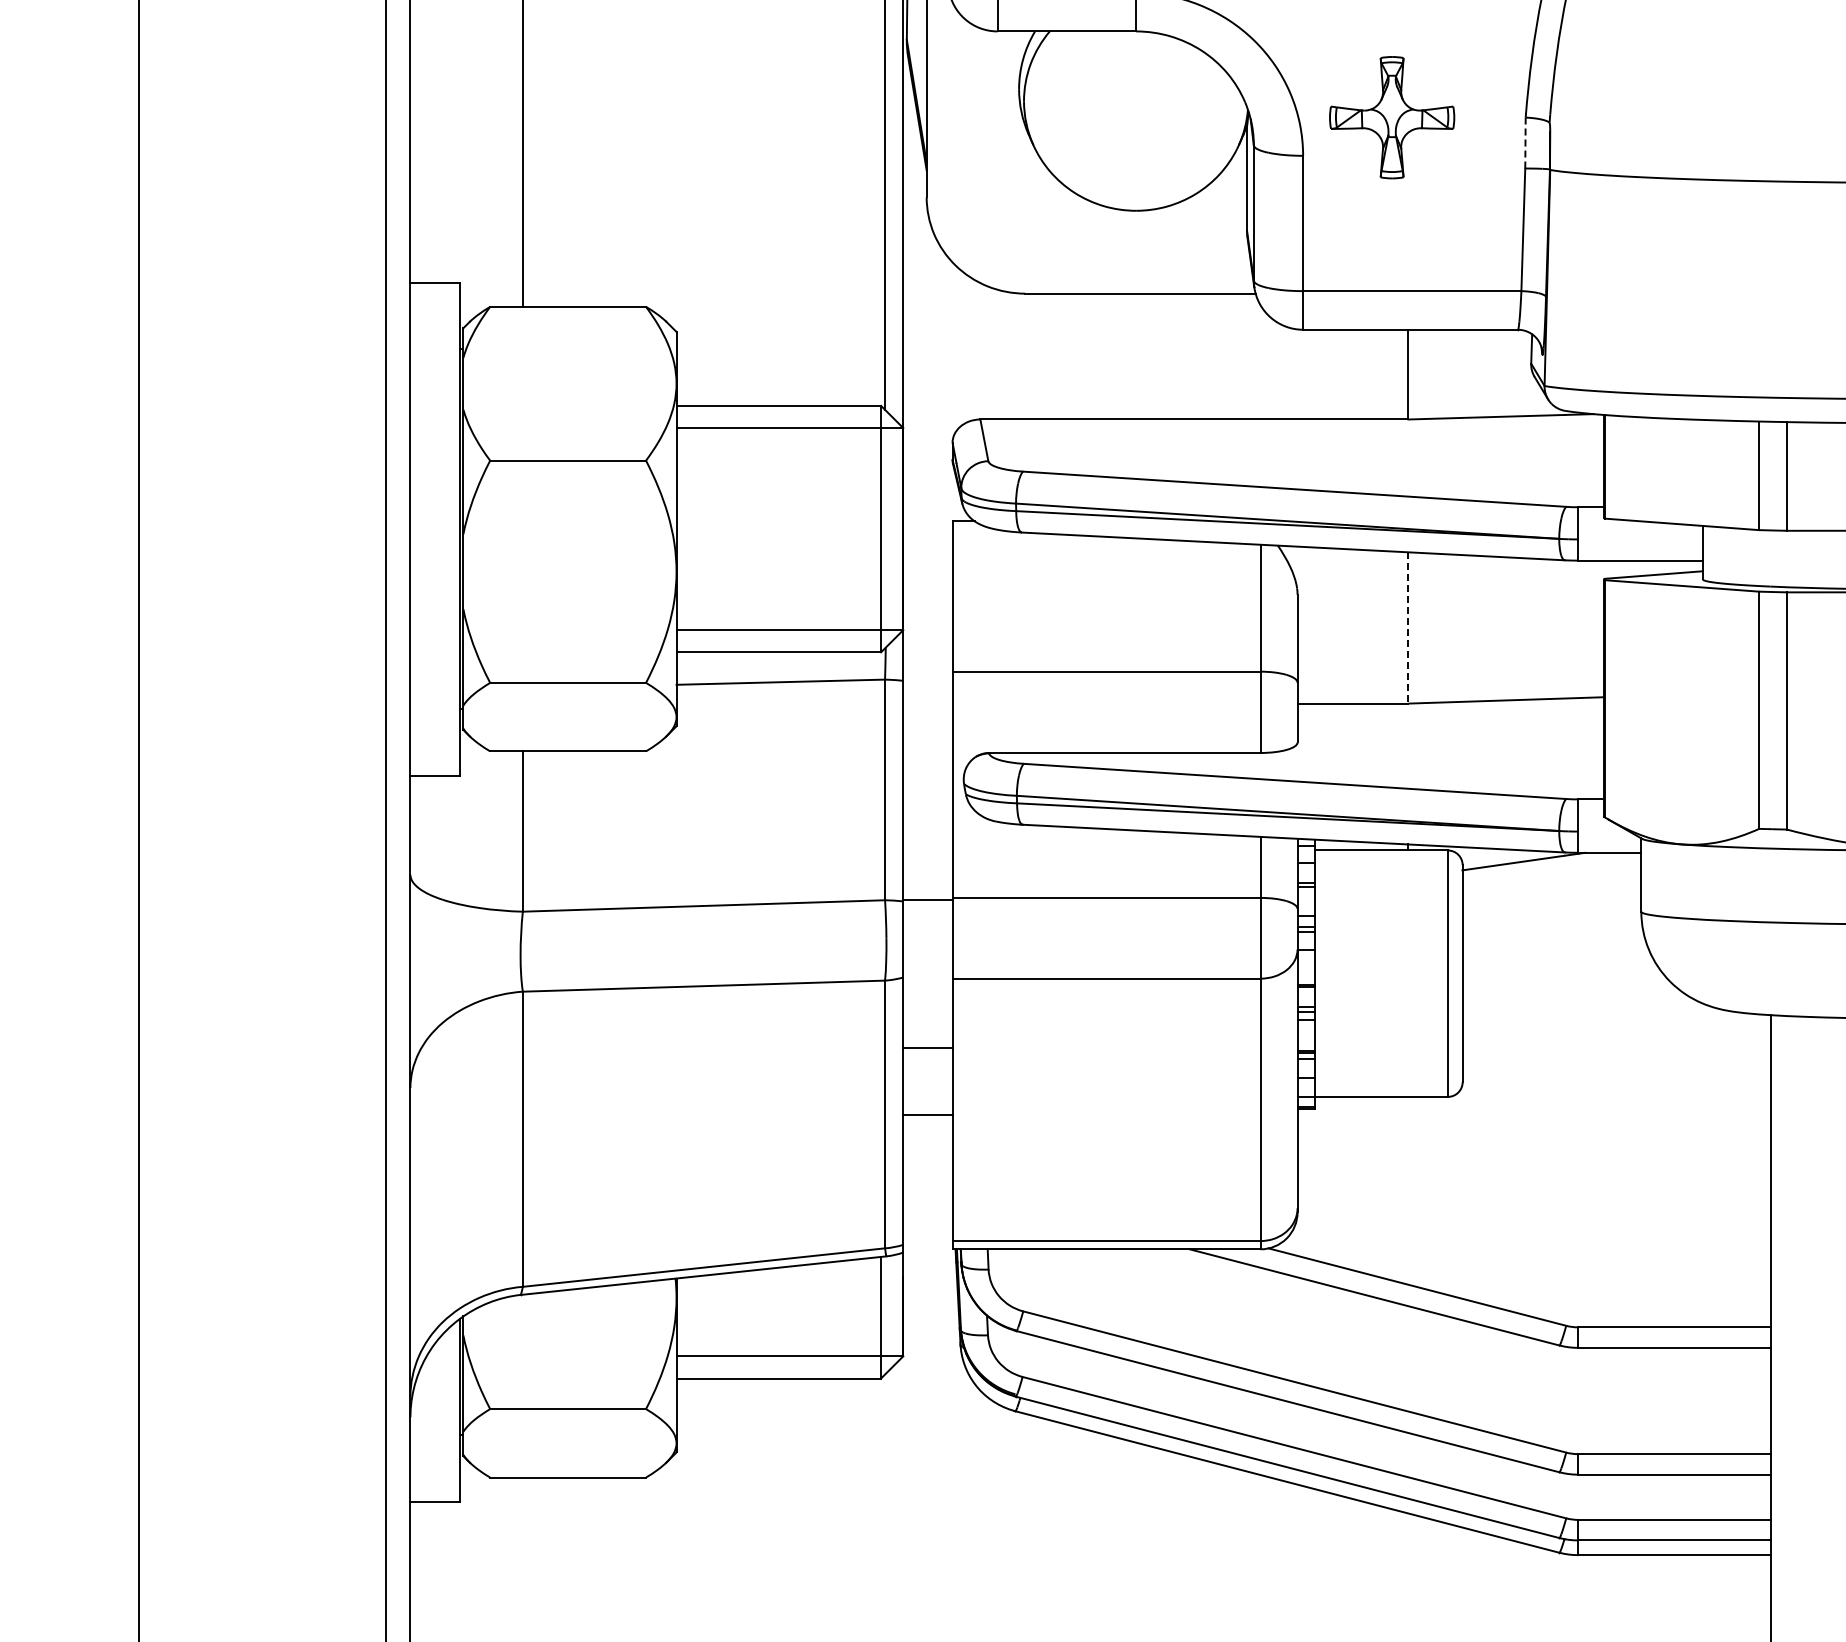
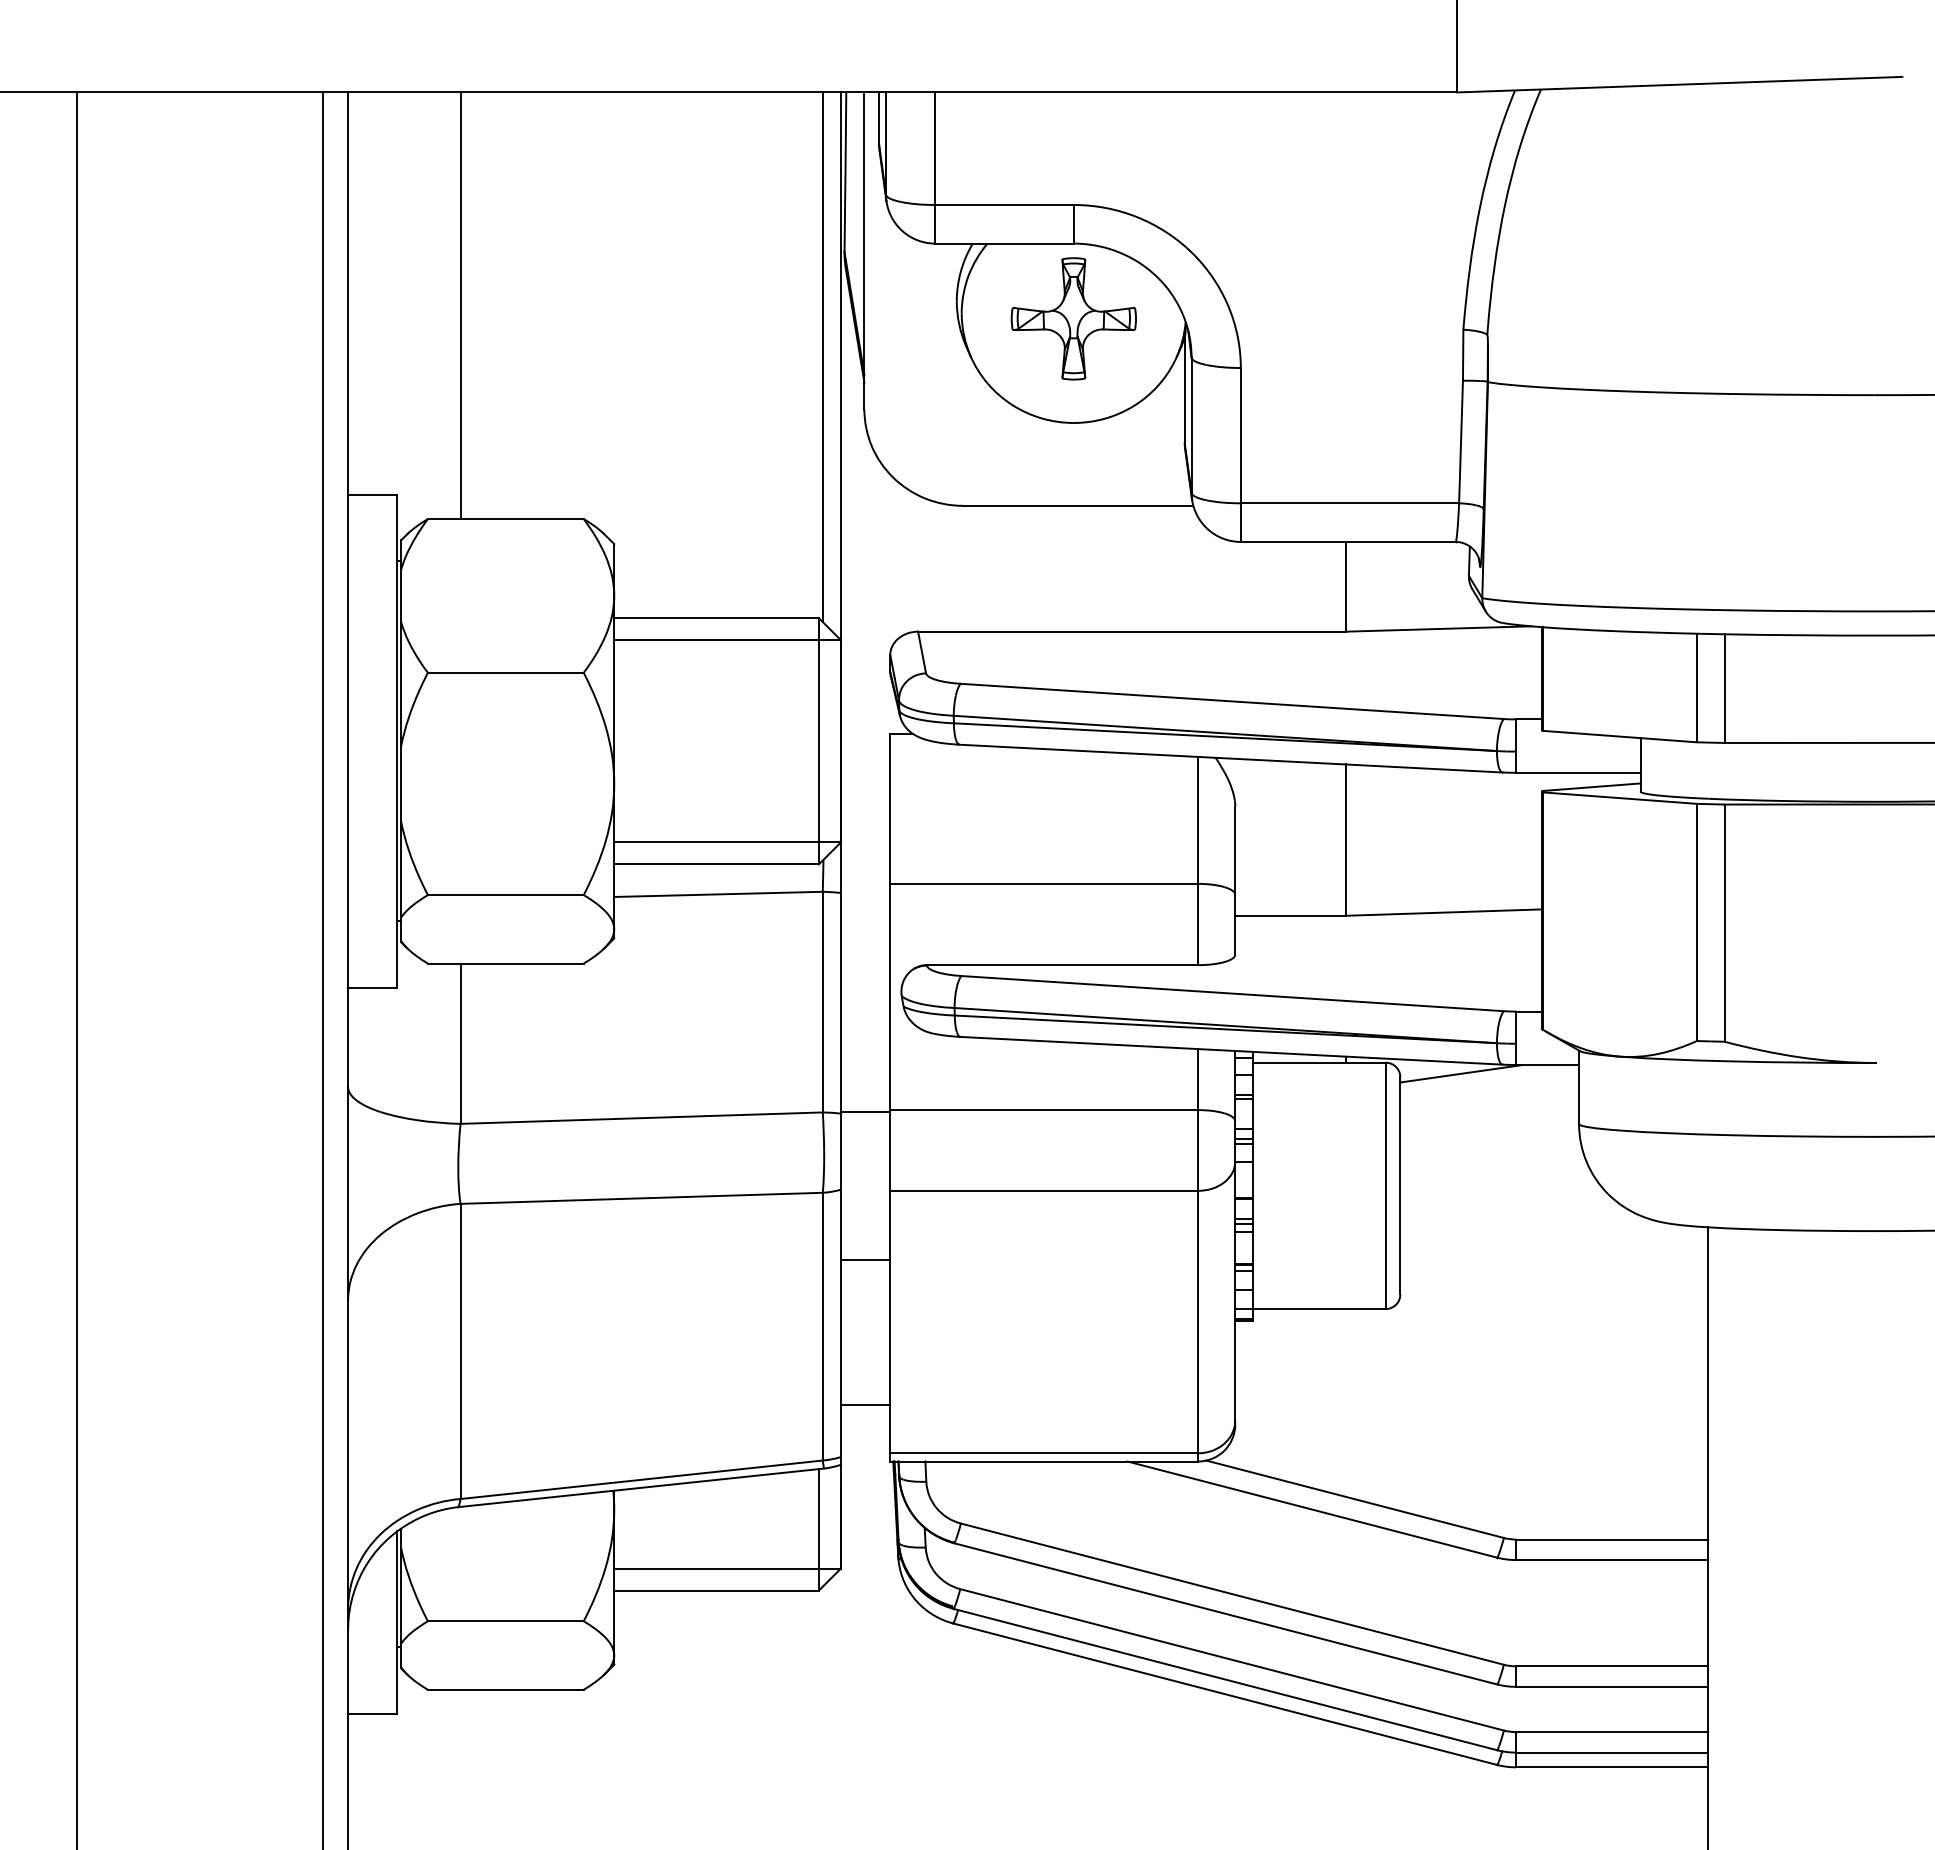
part: (1391, 117) -> (1073, 318), moved
line: (1525, 142) -> (1463, 354), dashed -> solid
line: (1408, 628) -> (1346, 840), dashed -> solid
line: (927, 1114) -> (865, 1404), moved

